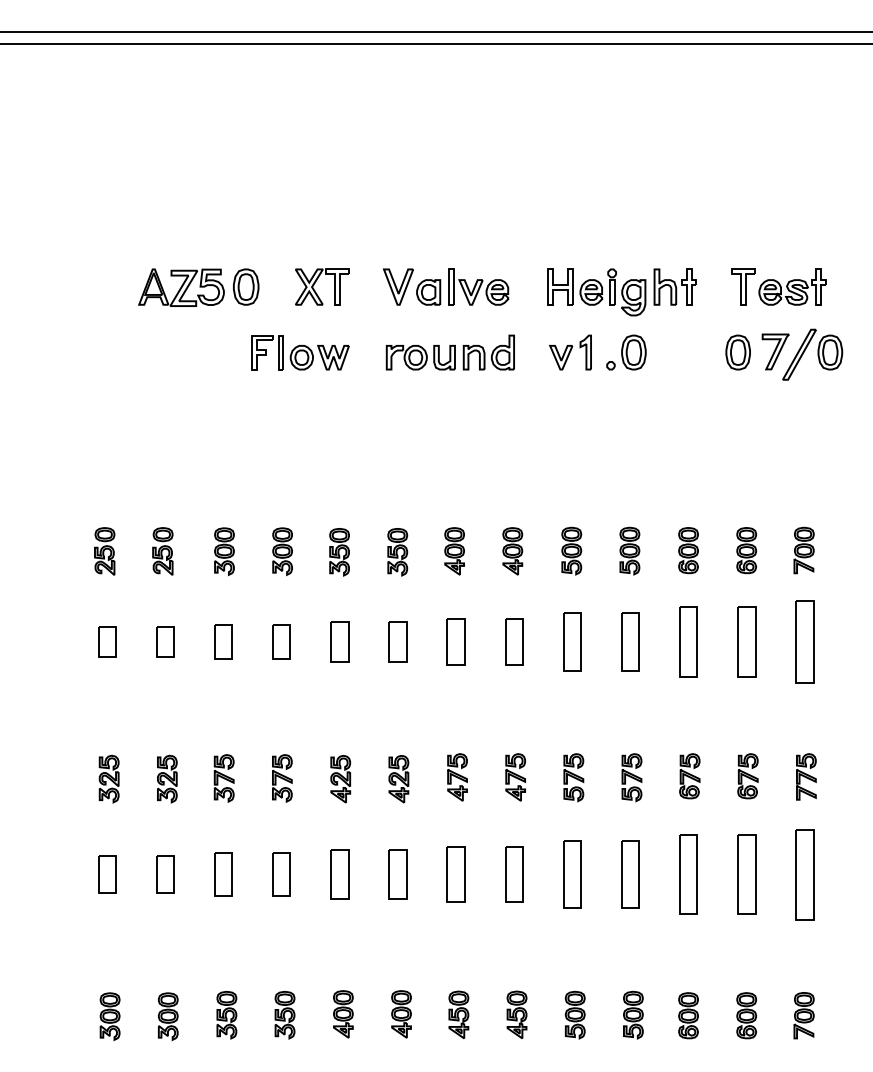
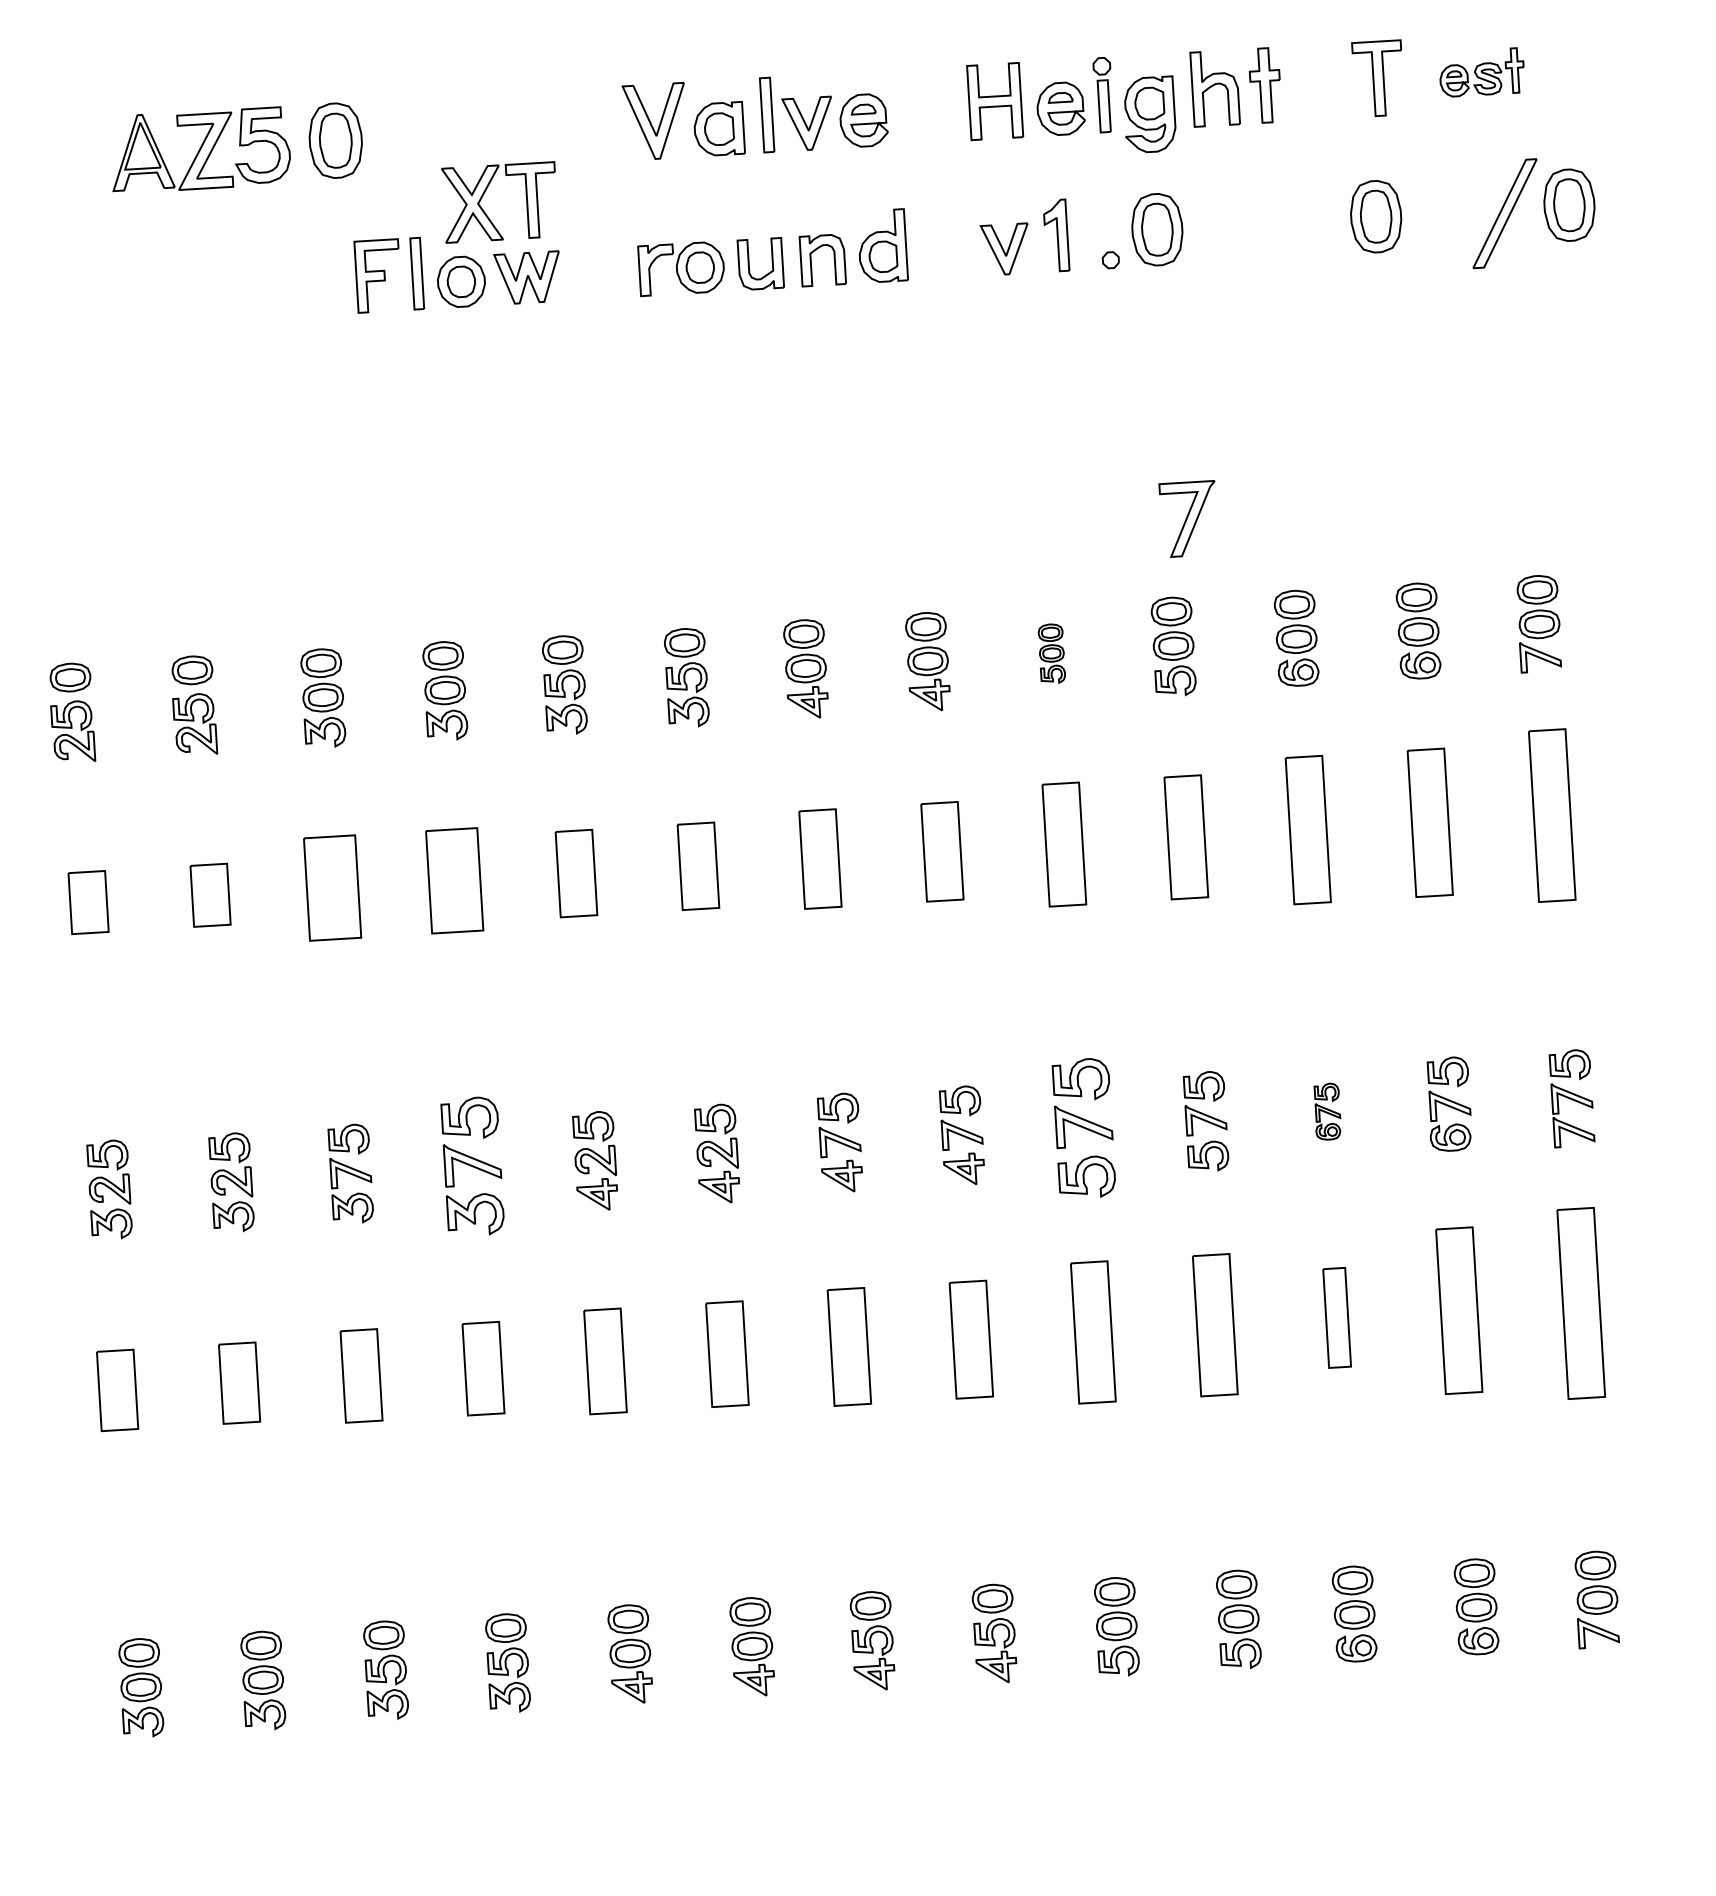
part: (315, 283) -> (485, 195), moved
part: (792, 286) -> (1481, 71), size x0.6
part: (775, 351) -> (1188, 518), moved
part: (571, 550) -> (1051, 652), size x0.6
part: (223, 641) -> (332, 886), size x1.4
part: (281, 641) -> (454, 879), size x1.4
part: (689, 776) -> (1326, 1112), size x0.6
part: (573, 777) -> (1083, 1128), size x1.4
part: (282, 778) -> (473, 1167), size x1.4
part: (688, 874) -> (1336, 1317), size x0.6

